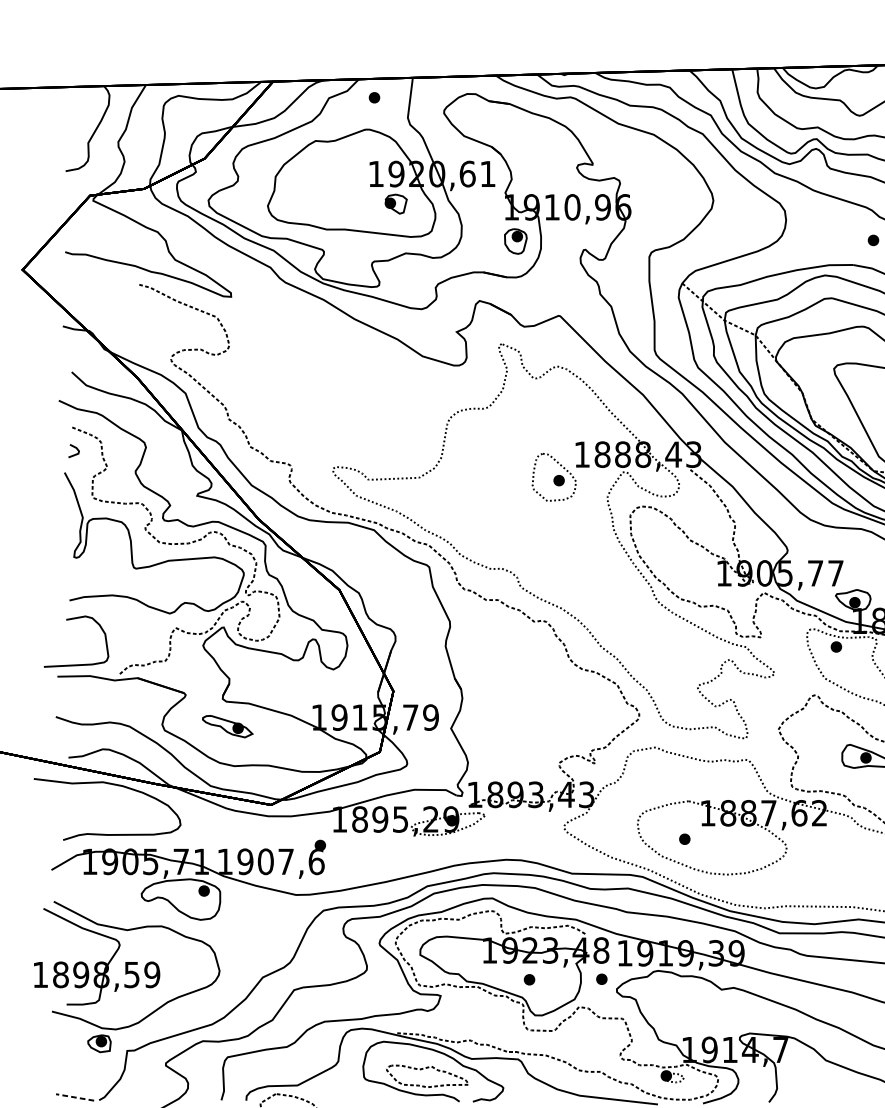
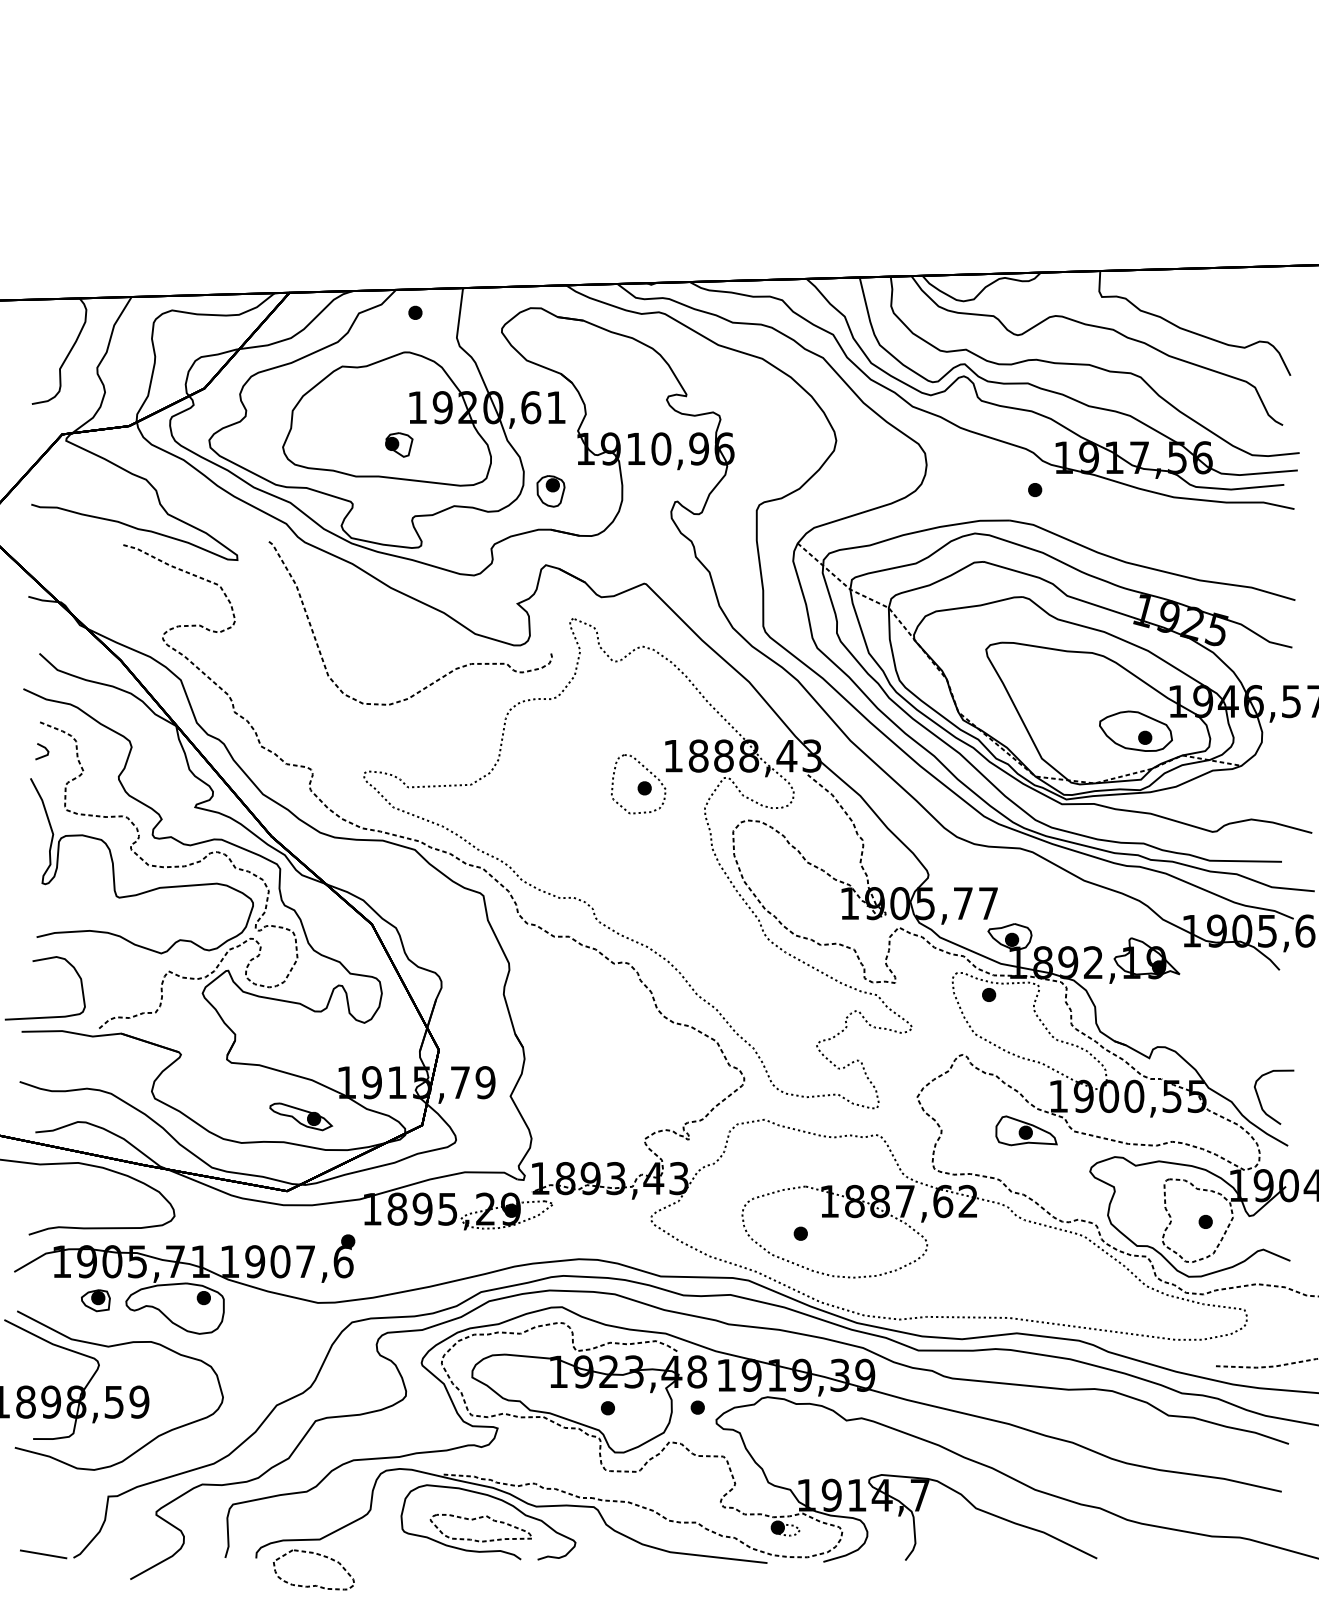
part: (396, 203) -> (399, 444), moved
part: (515, 241) -> (550, 491), moved
curve: (397, 389) -> (443, 675), added
part: (228, 726) -> (301, 1116), moved
part: (99, 1043) -> (95, 1300), moved
line: (75, 1097) -> (43, 1554), dashed -> solid

